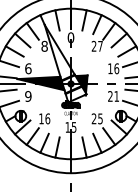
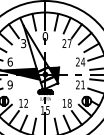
text: (44, 46) -> (23, 43), 8 -> 3
text: (113, 68) -> (80, 61), 16 -> 24
text: (47, 118) -> (26, 103), 16 -> 12
text: (96, 118) -> (66, 103), 25 -> 18

